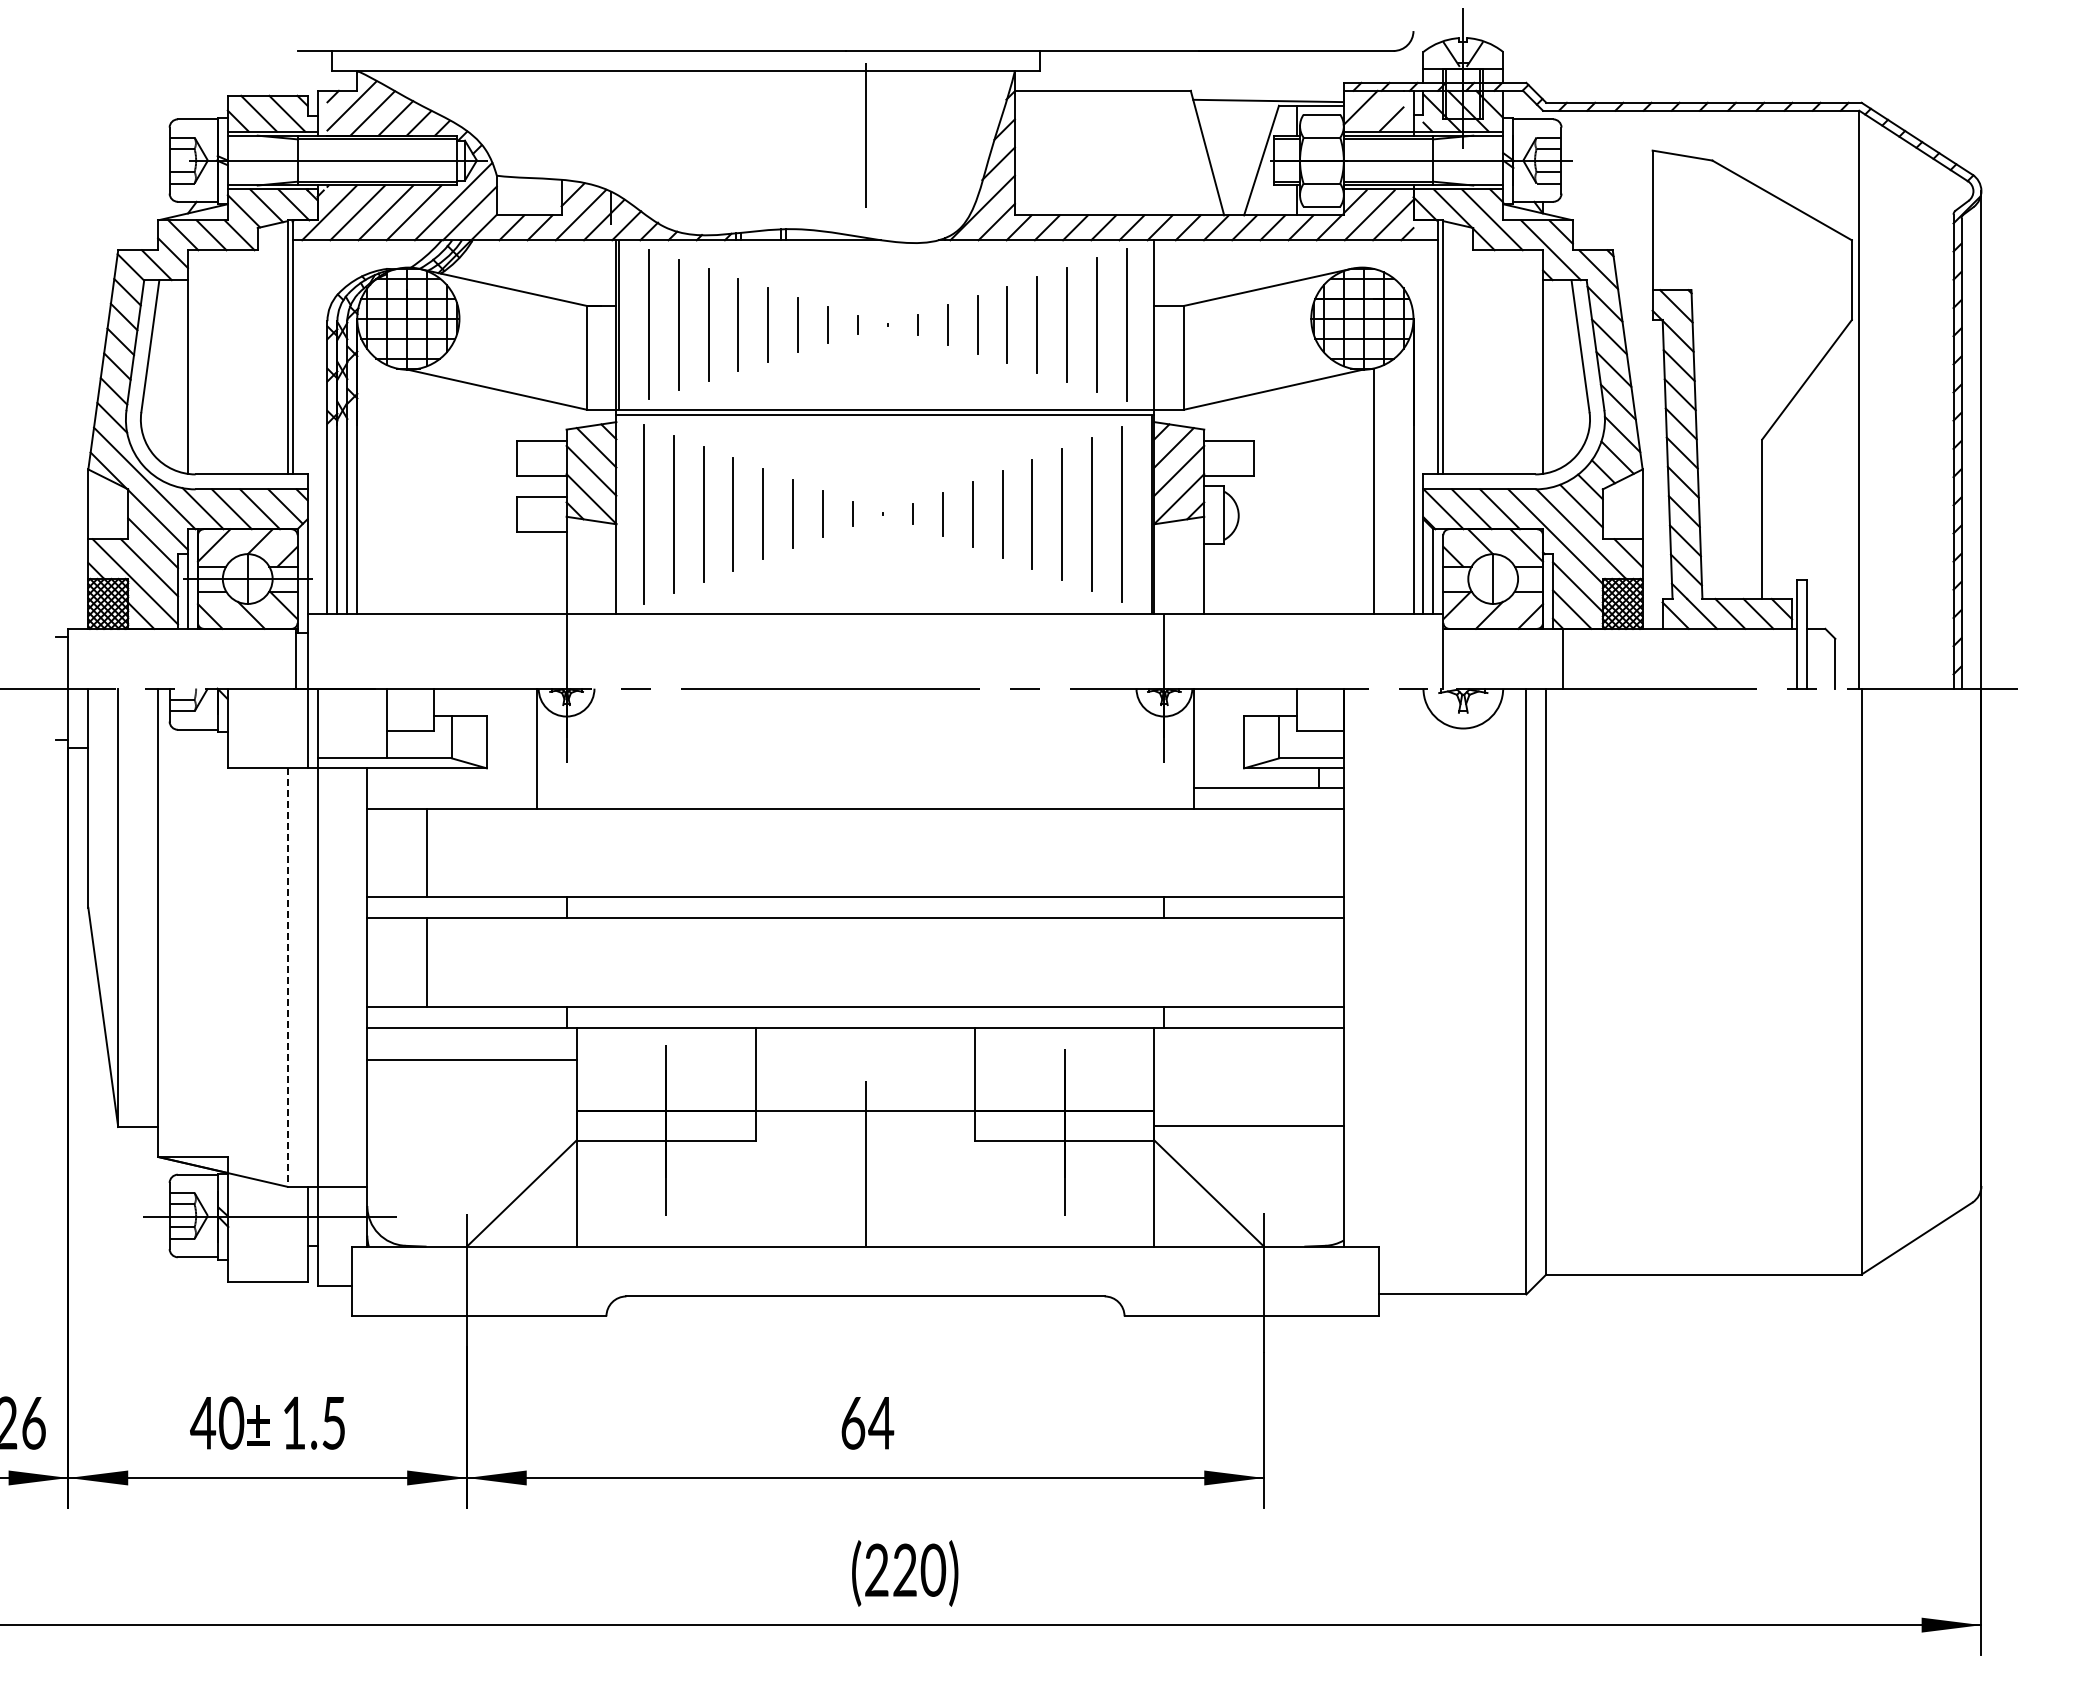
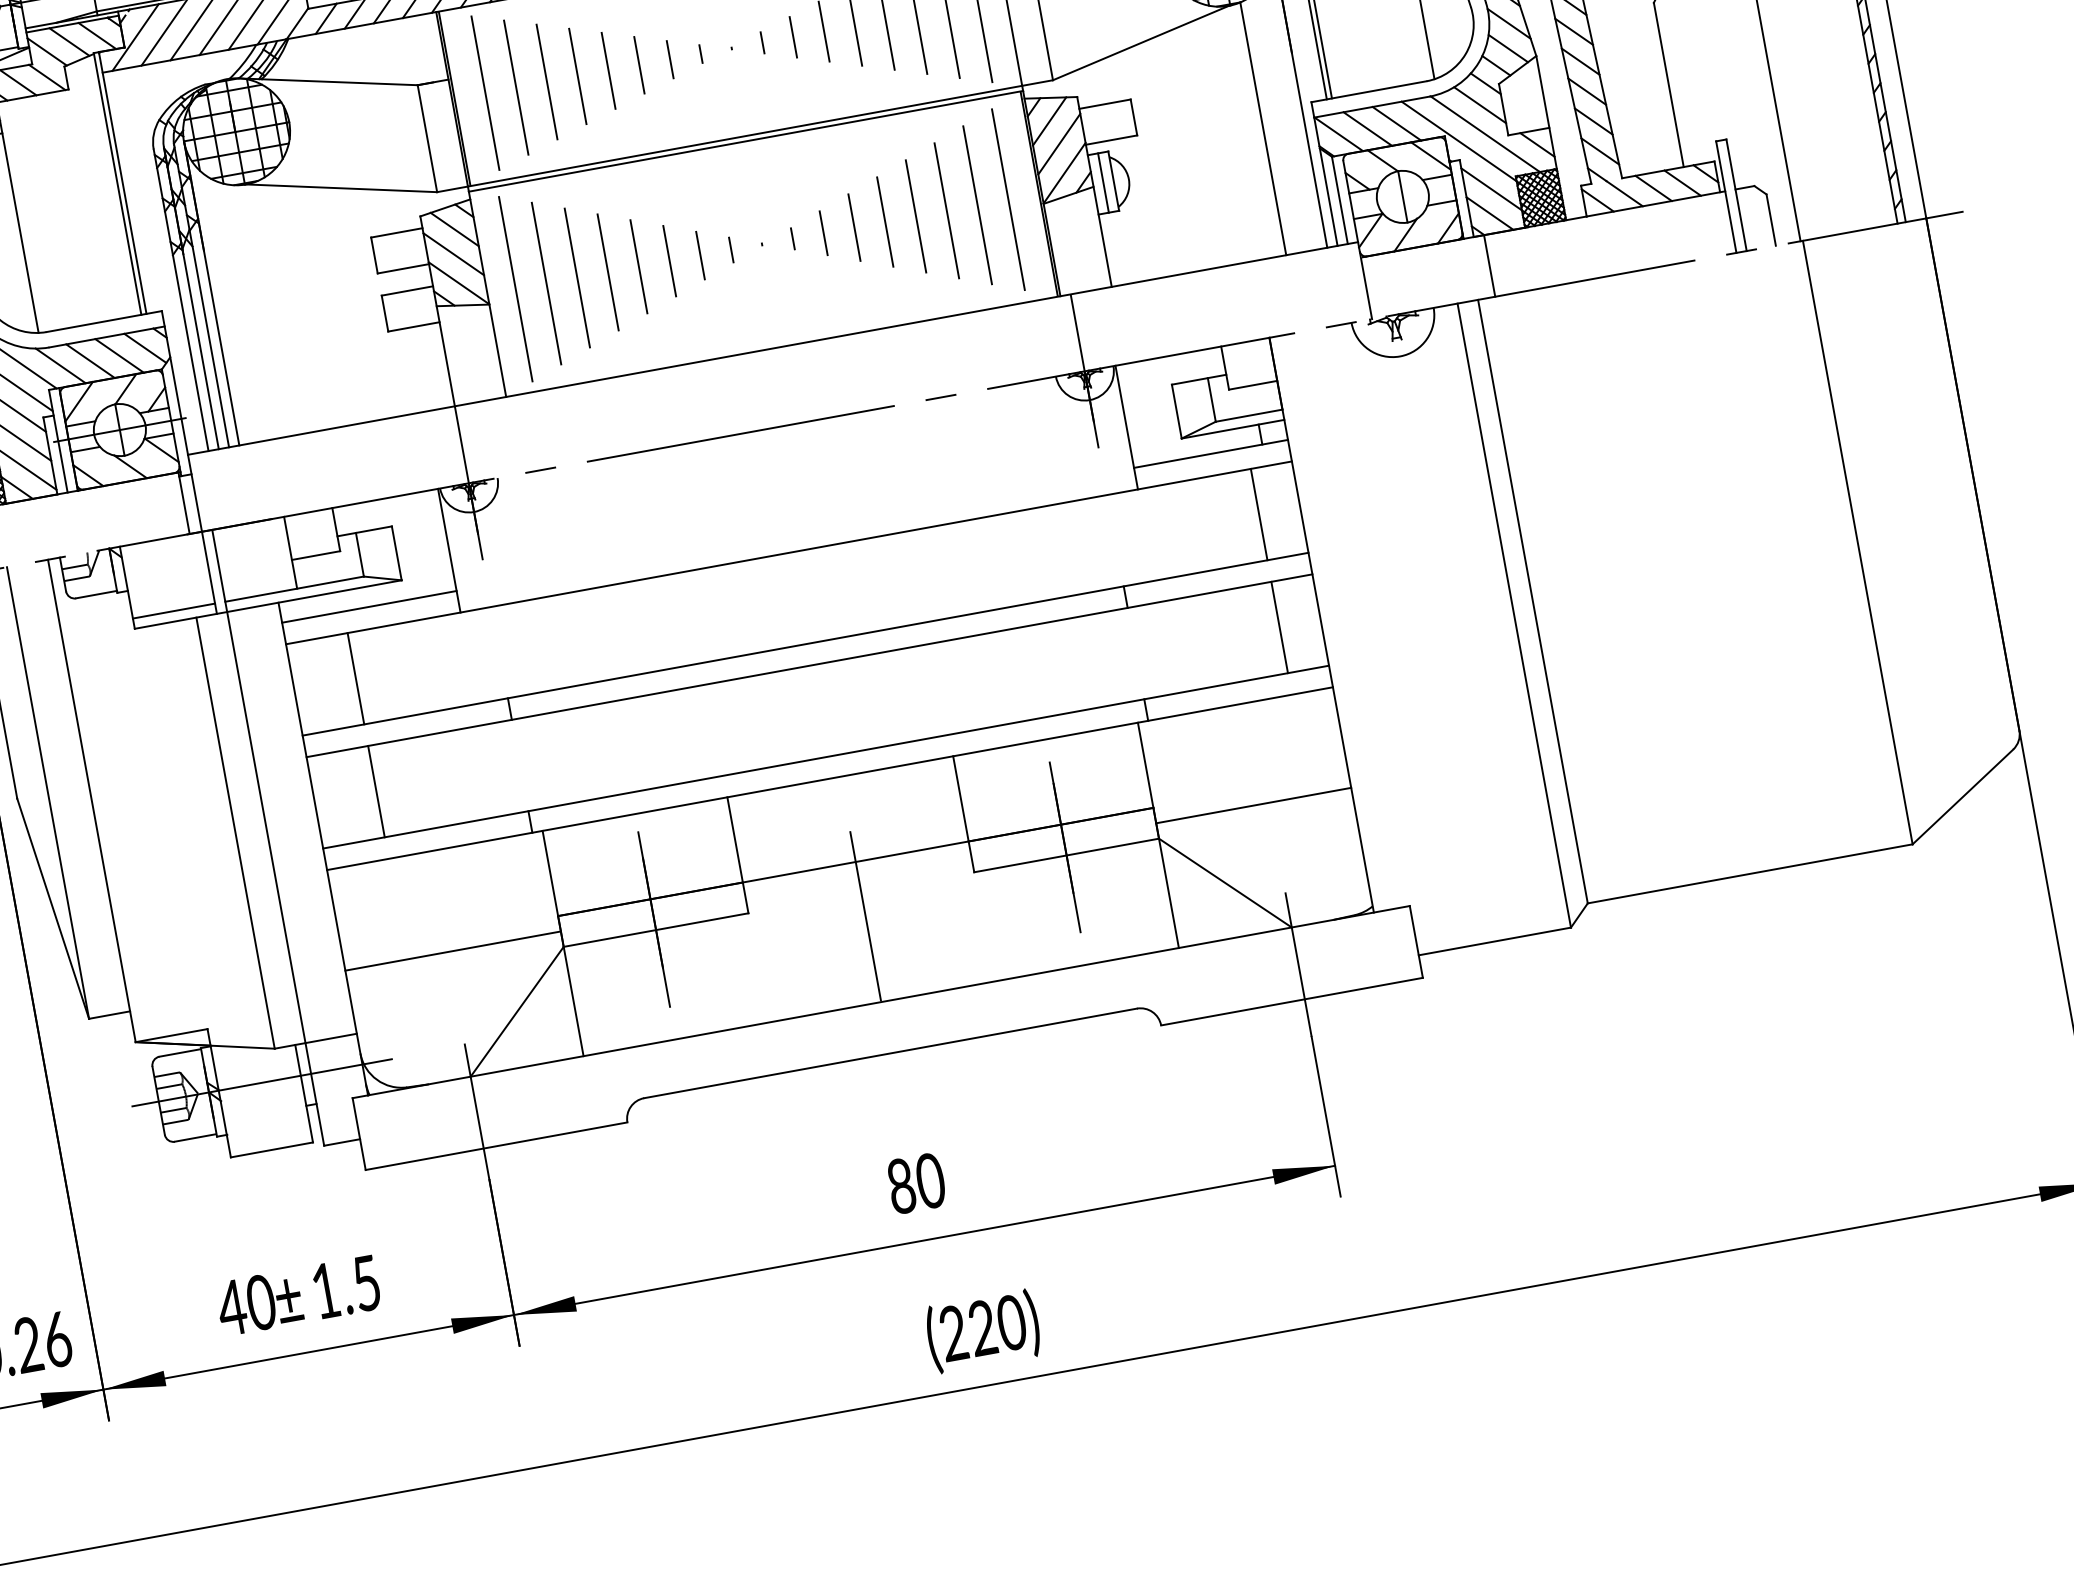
line: (1214, 514) -> (1103, 182), added
line: (267, 758) -> (173, 611), added
line: (451, 787) -> (368, 606), added
line: (1303, 852) -> (1258, 514), added
line: (1303, 962) -> (1279, 627), added
line: (287, 978) -> (235, 834), dashed -> solid
line: (471, 1059) -> (452, 951), moved
text: (867, 1422) -> (916, 1182), 64 -> 80

